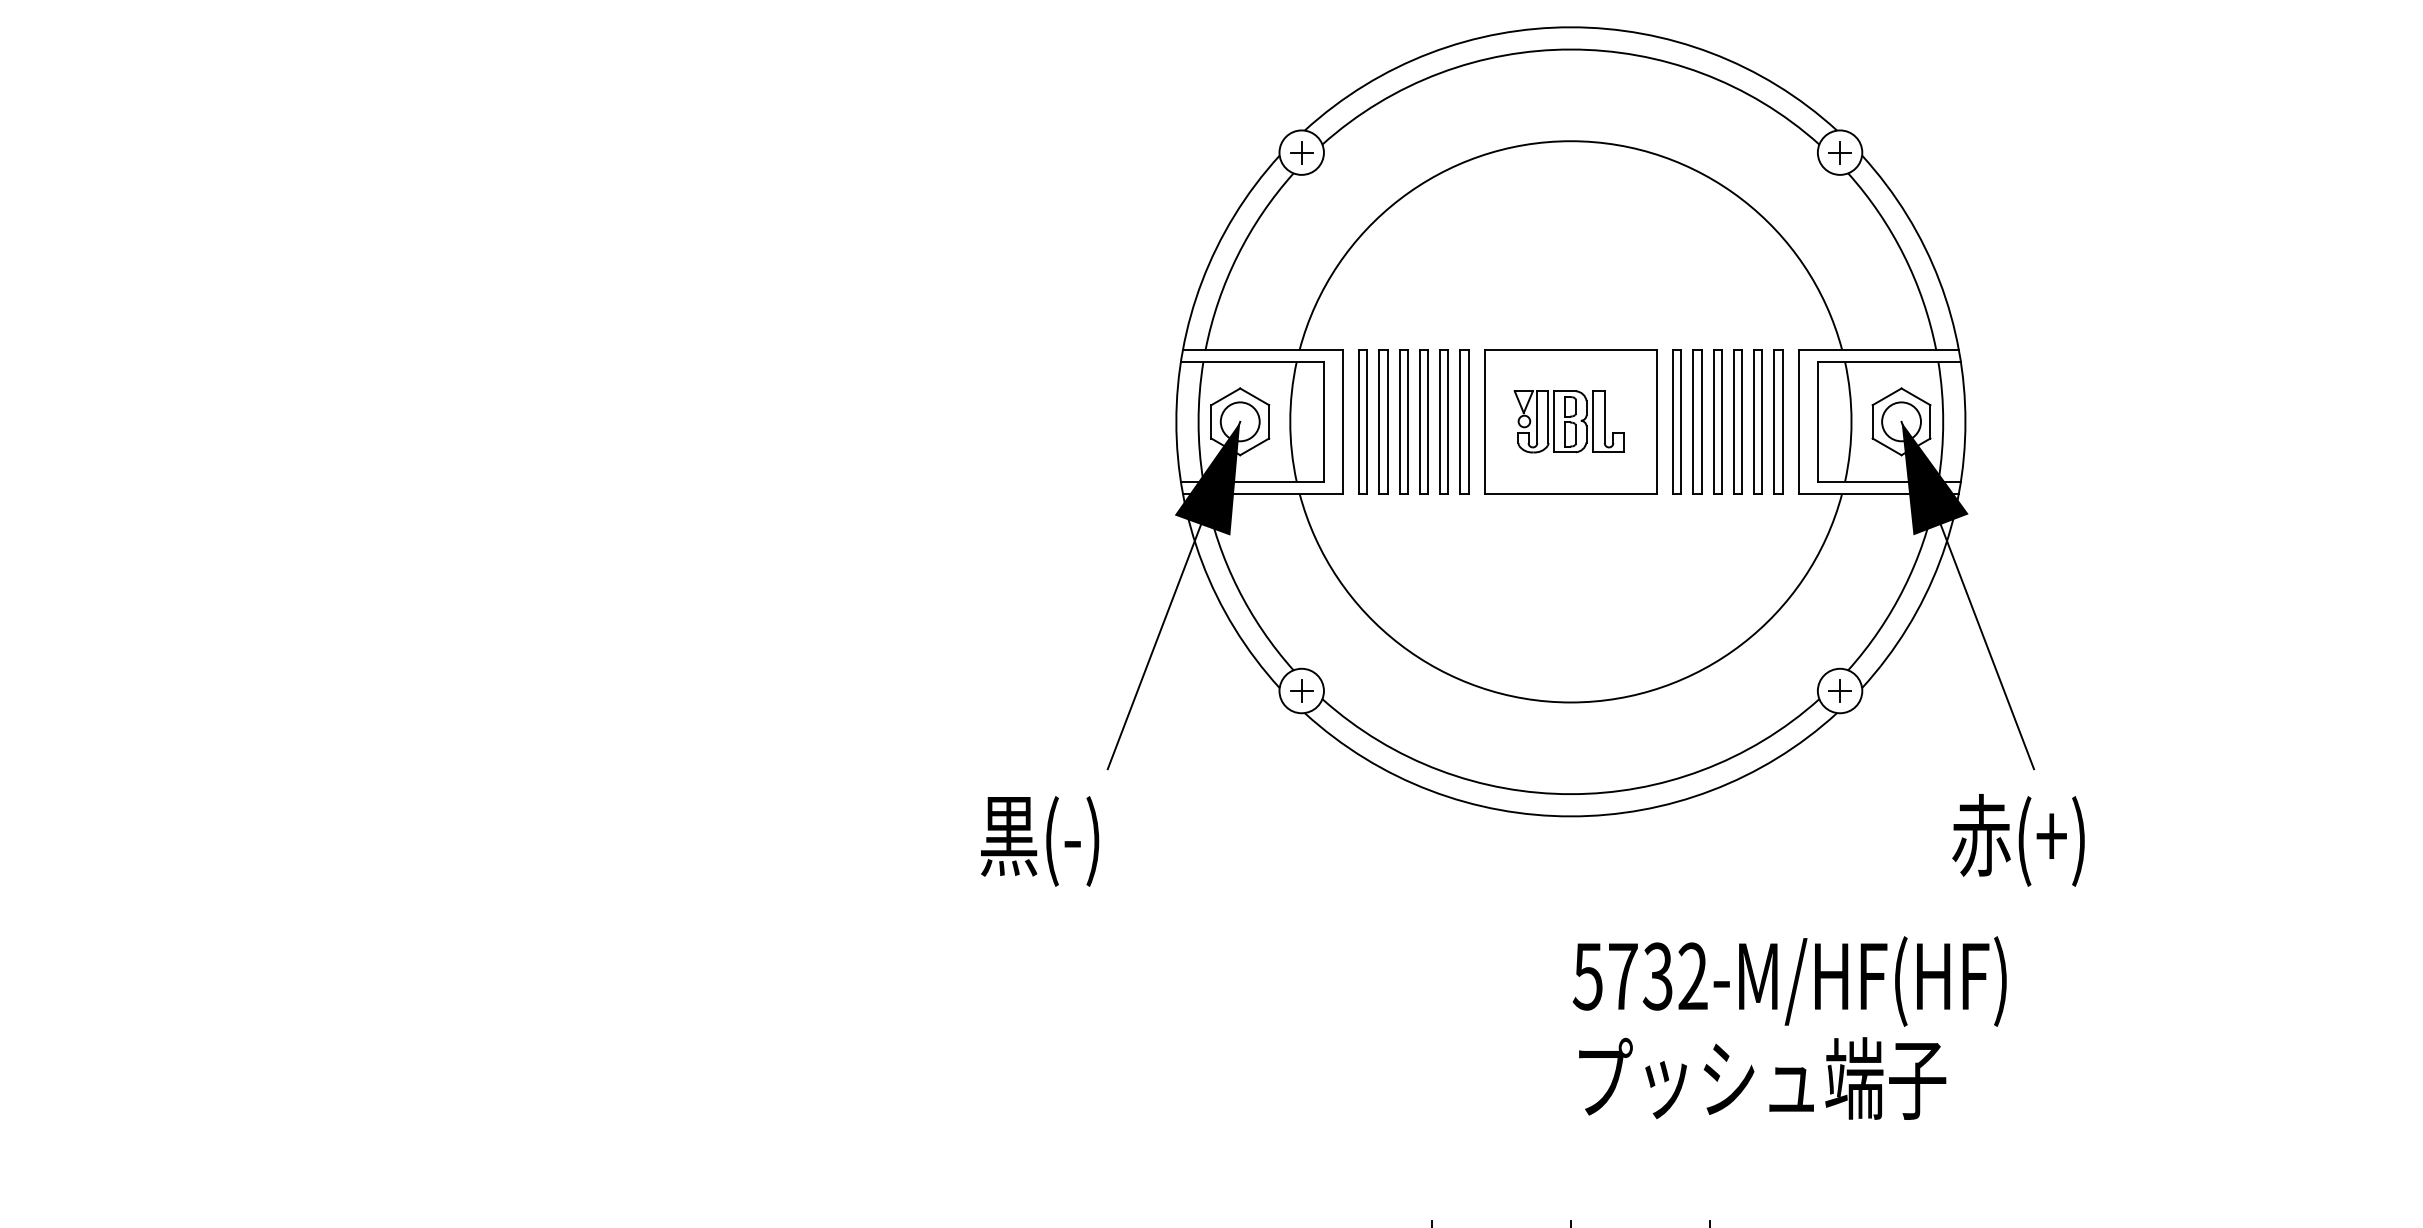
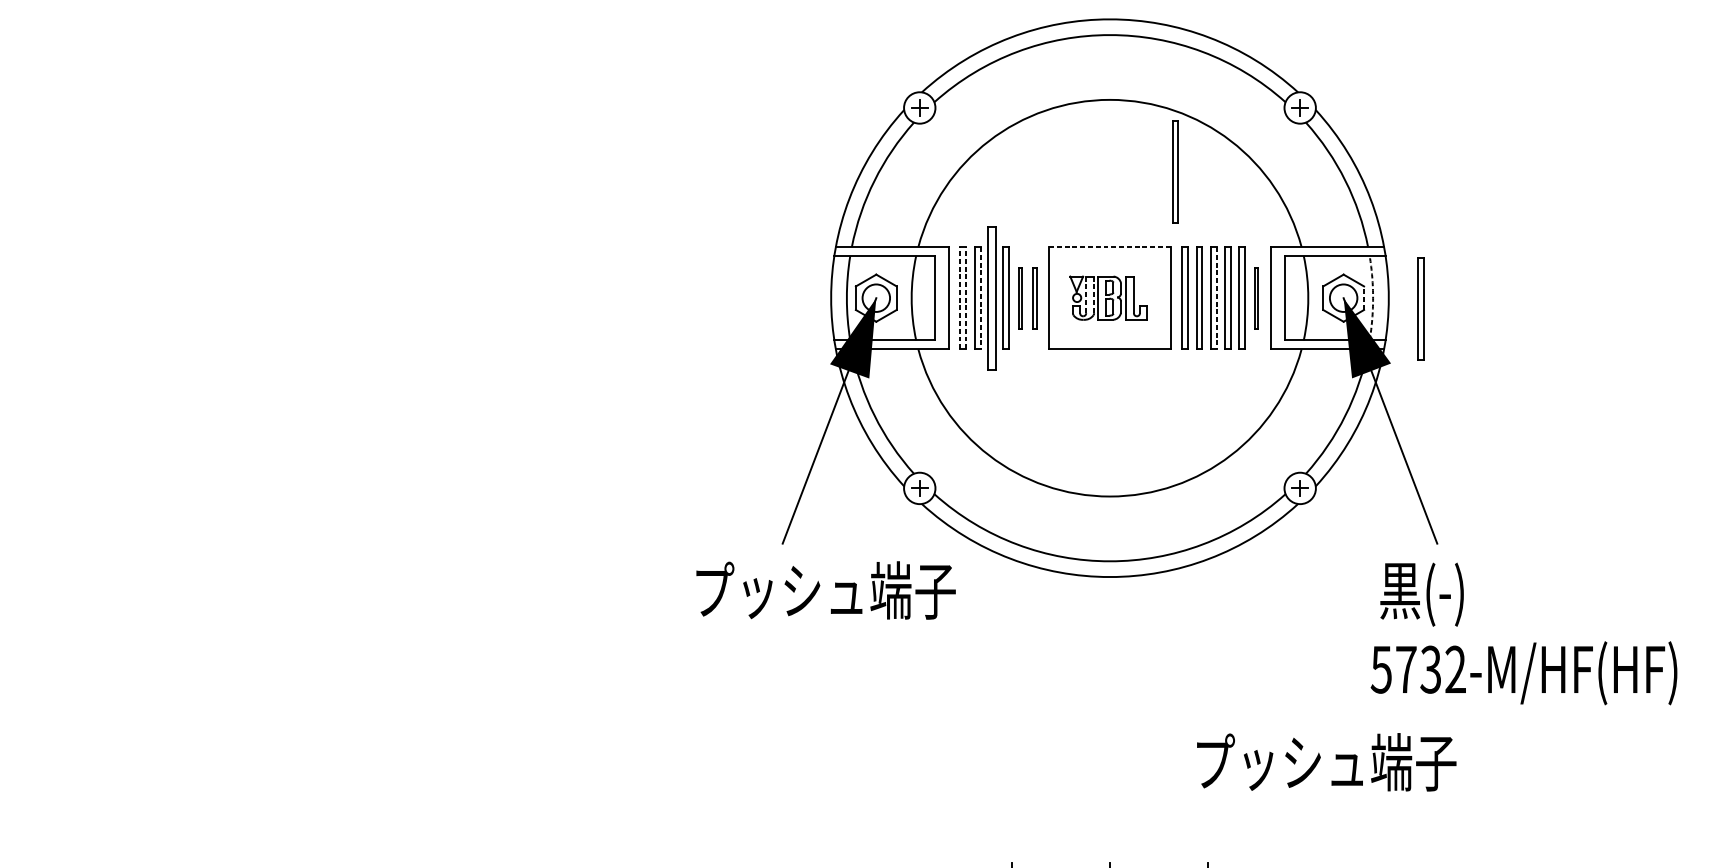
part: (1663, 243) -> (1175, 172), added
line: (1571, 349) -> (1110, 247), solid -> dashed
line: (1537, 417) -> (1086, 295), solid -> dashed
line: (1548, 417) -> (1094, 295), solid -> dashed
line: (1359, 421) -> (960, 297), solid -> dashed
line: (1367, 421) -> (966, 297), solid -> dashed
part: (1403, 421) -> (991, 297), size x1.4
part: (1443, 421) -> (1019, 297), size x0.6
part: (1464, 421) -> (1034, 297), size x0.6
part: (1778, 421) -> (1256, 297), size x0.6
line: (1930, 421) -> (1364, 297), solid -> dashed
arc: (1943, 421) -> (1373, 297), solid -> dashed
line: (1387, 422) -> (980, 298), solid -> dashed
line: (1721, 422) -> (1216, 298), solid -> dashed
part: (2010, 436) -> (1420, 308), added
text: (1166, 840) -> (824, 594), 黒(-) -> プッシュ端子
text: (2018, 840) -> (1426, 594), 赤(+) -> 黒(-)
text: (1789, 981) -> (1523, 673), moved
text: (1762, 1078) -> (1326, 762), moved

